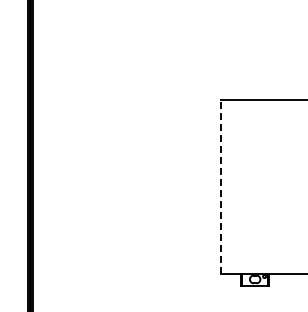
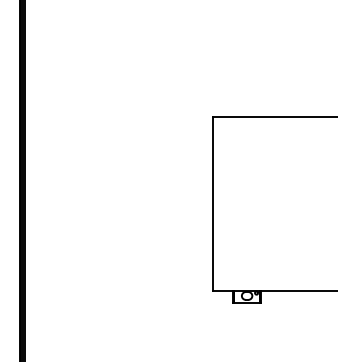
line: (221, 186) -> (213, 203), dashed -> solid

